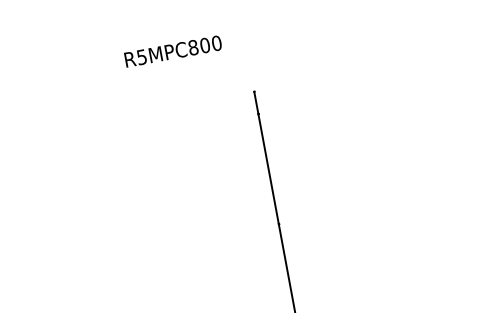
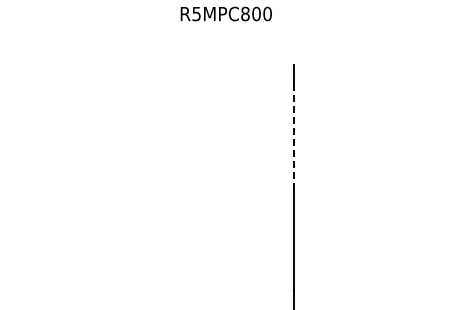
line: (268, 168) -> (293, 137), solid -> dashed

